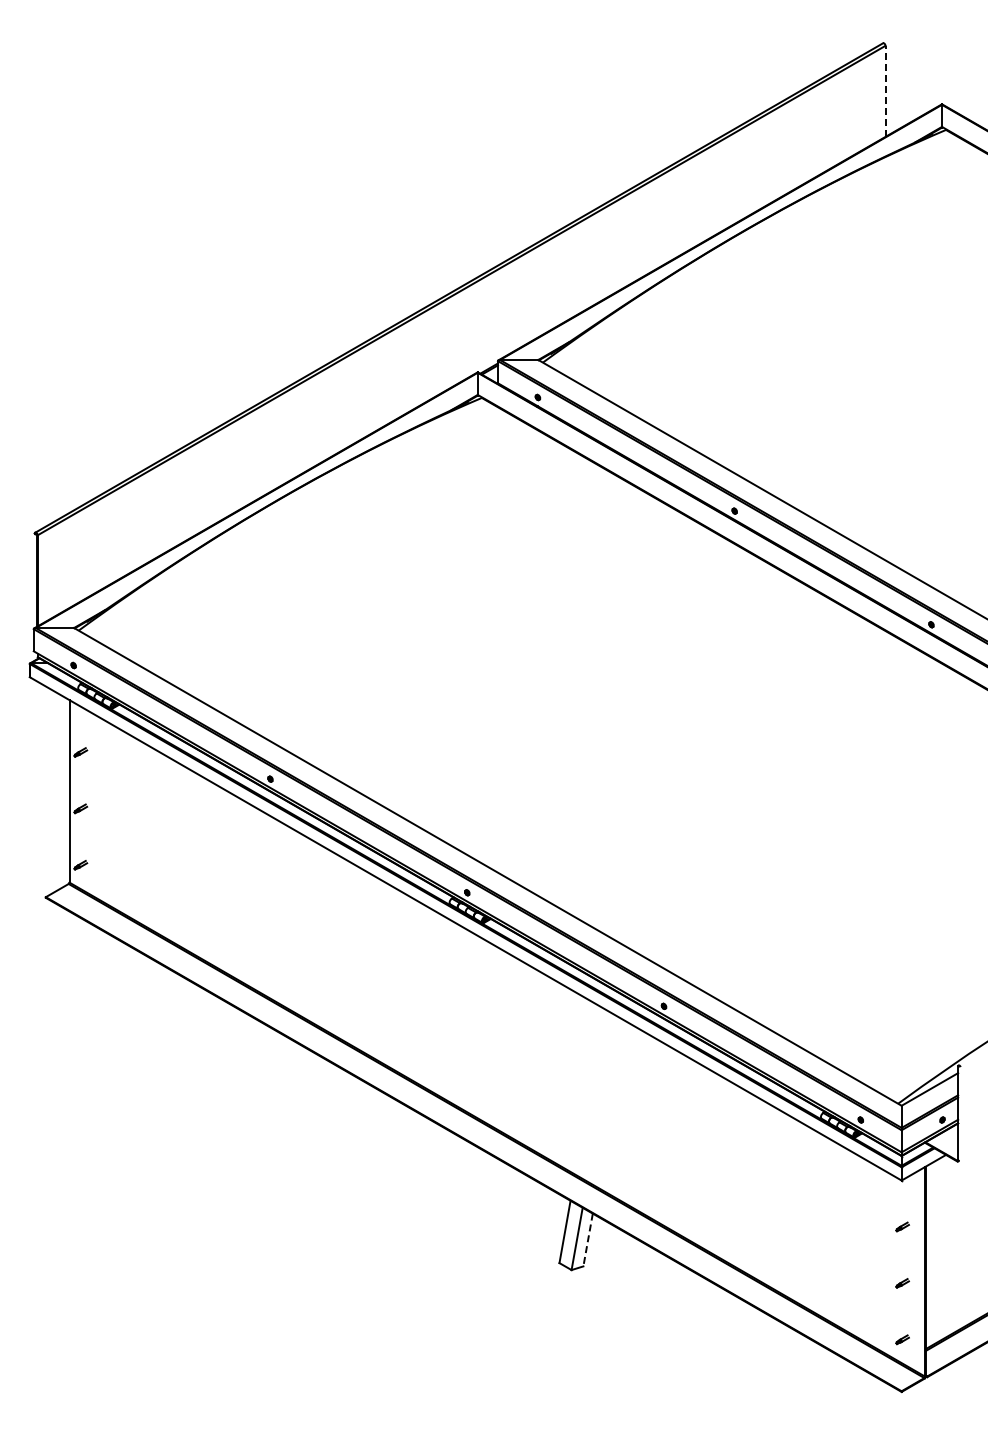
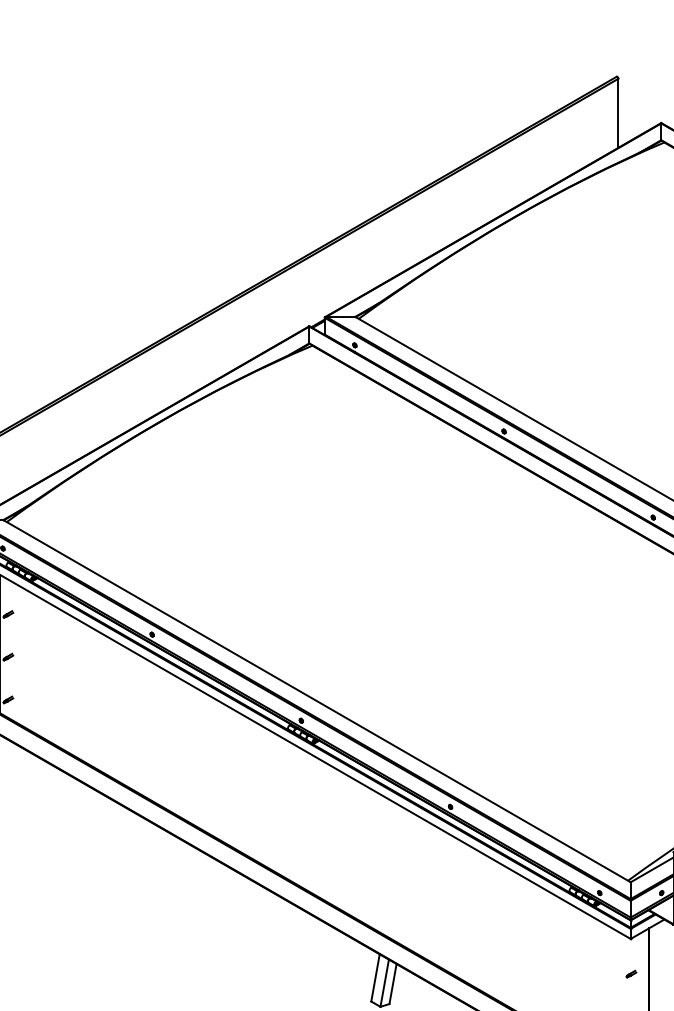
line: (885, 91) -> (618, 113), dashed -> solid
line: (588, 1240) -> (393, 984), dashed -> solid

